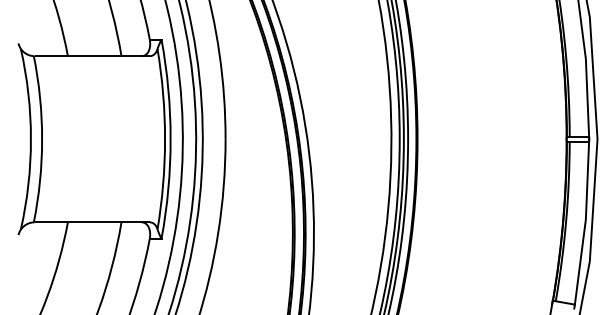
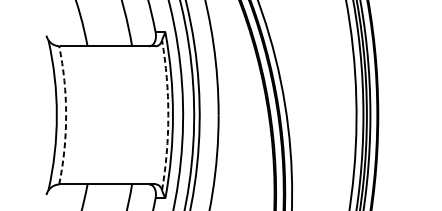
arc: (42, 139) -> (66, 115), solid -> dashed
arc: (165, 139) -> (168, 115), solid -> dashed

